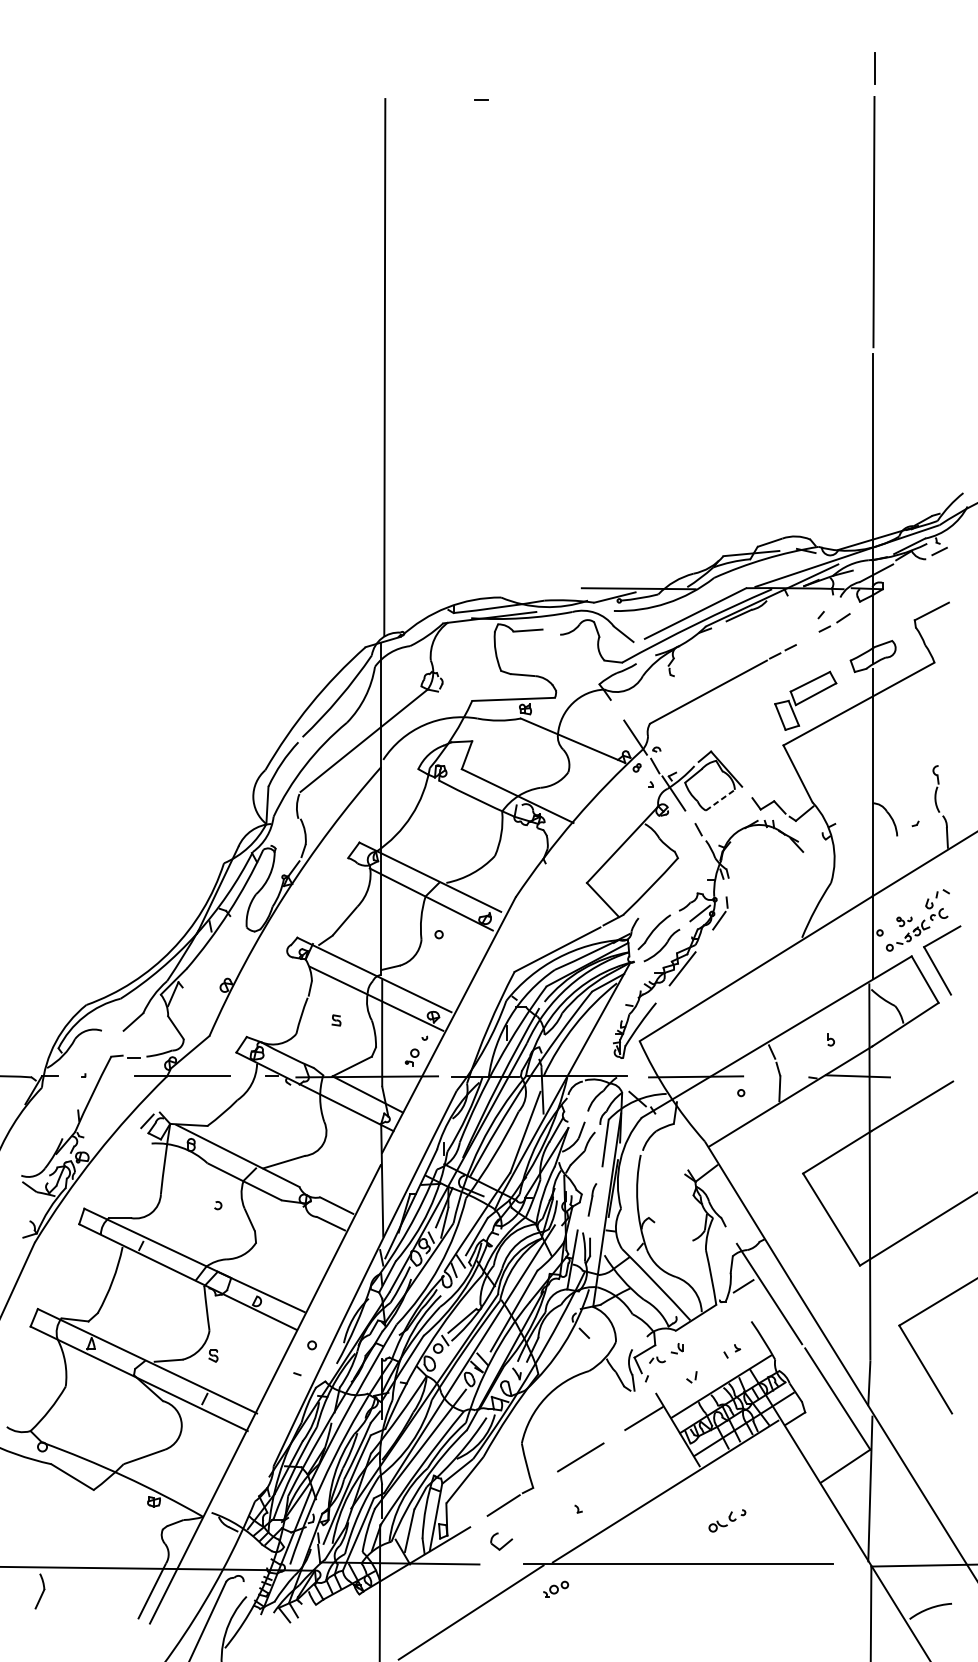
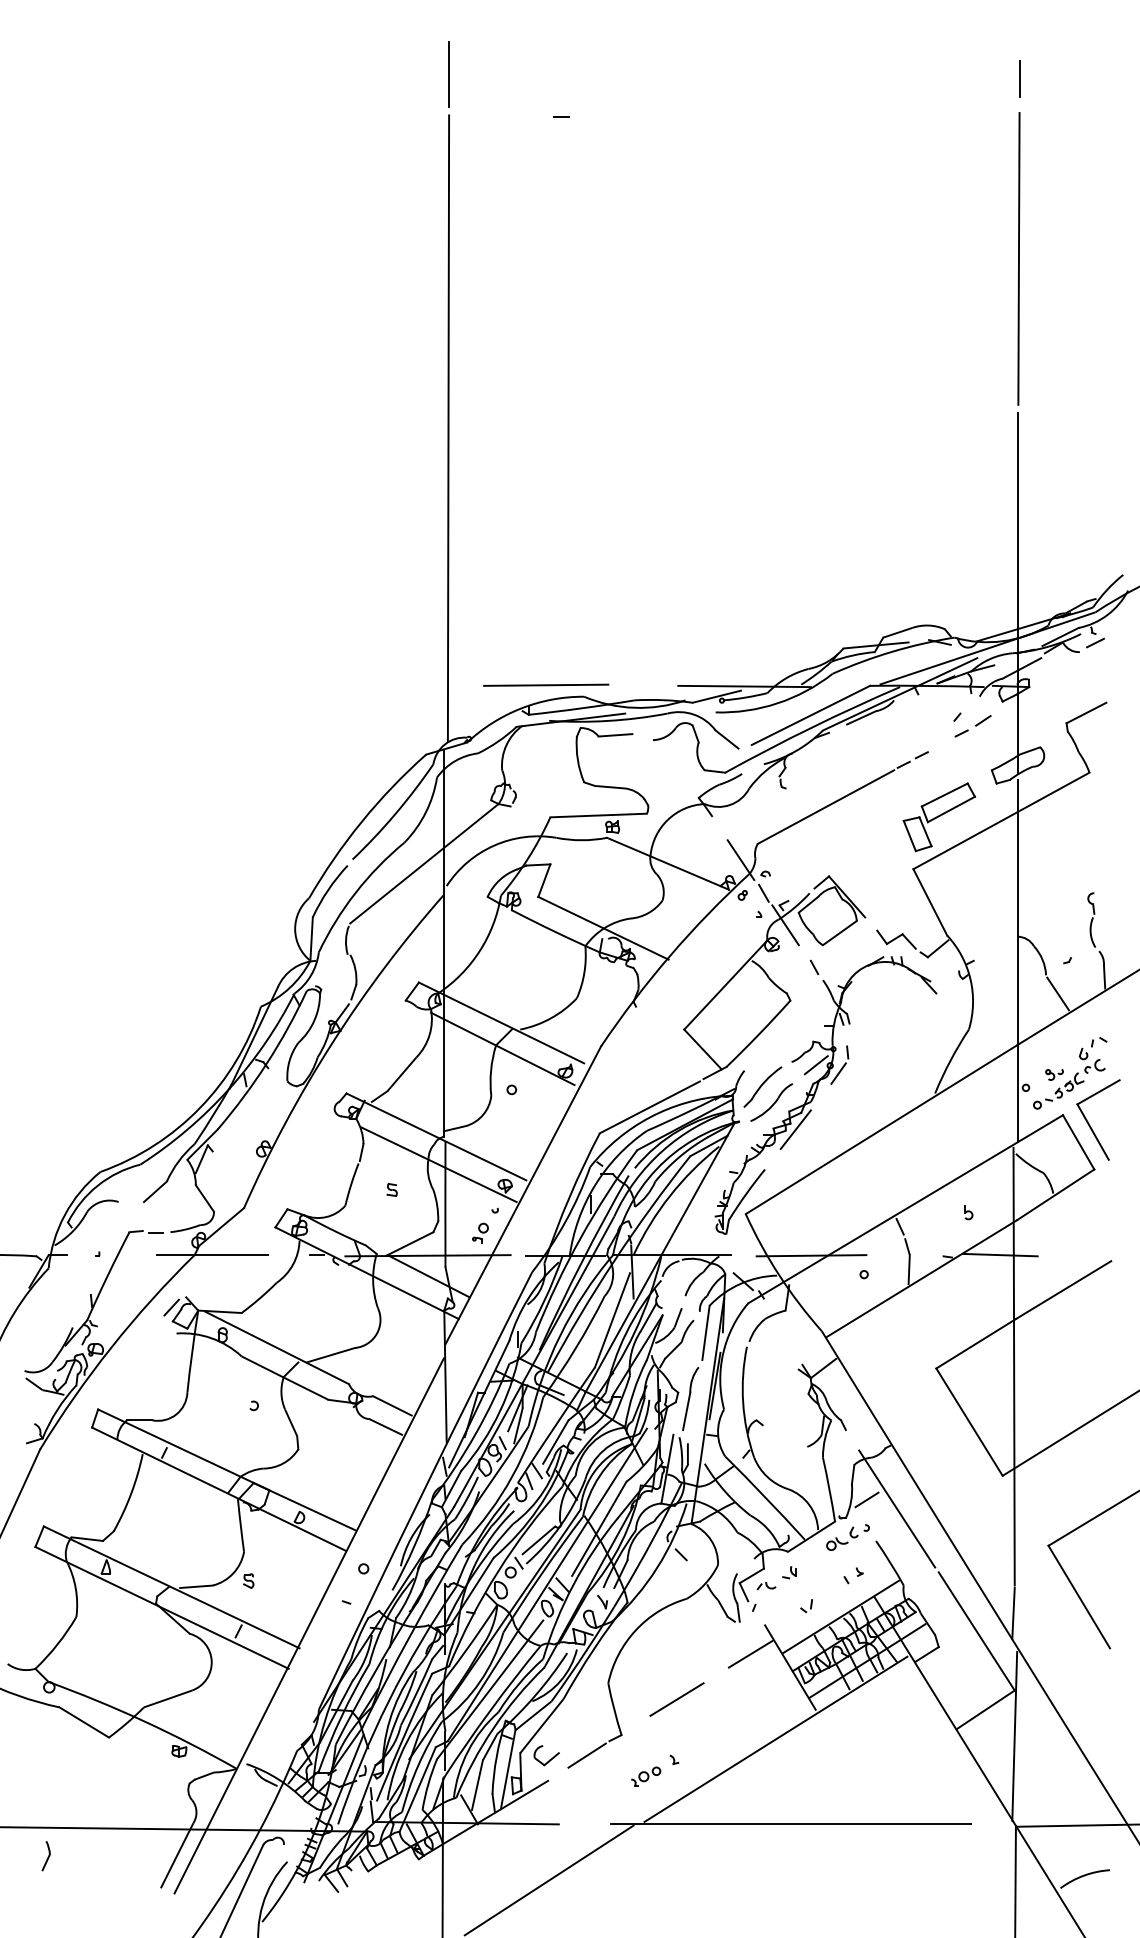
line: (385, 63) -> (449, 73), added
line: (468, 587) -> (546, 684), added
line: (720, 800) -> (839, 933), dashed -> solid
line: (907, 852) -> (1058, 993), added
part: (592, 1199) -> (690, 1398), size x1.67
part: (726, 1520) -> (847, 1537), moved
part: (501, 1541) -> (546, 1755), moved
part: (556, 1589) -> (646, 1776), moved
part: (39, 1592) -> (45, 1856), size x0.71

